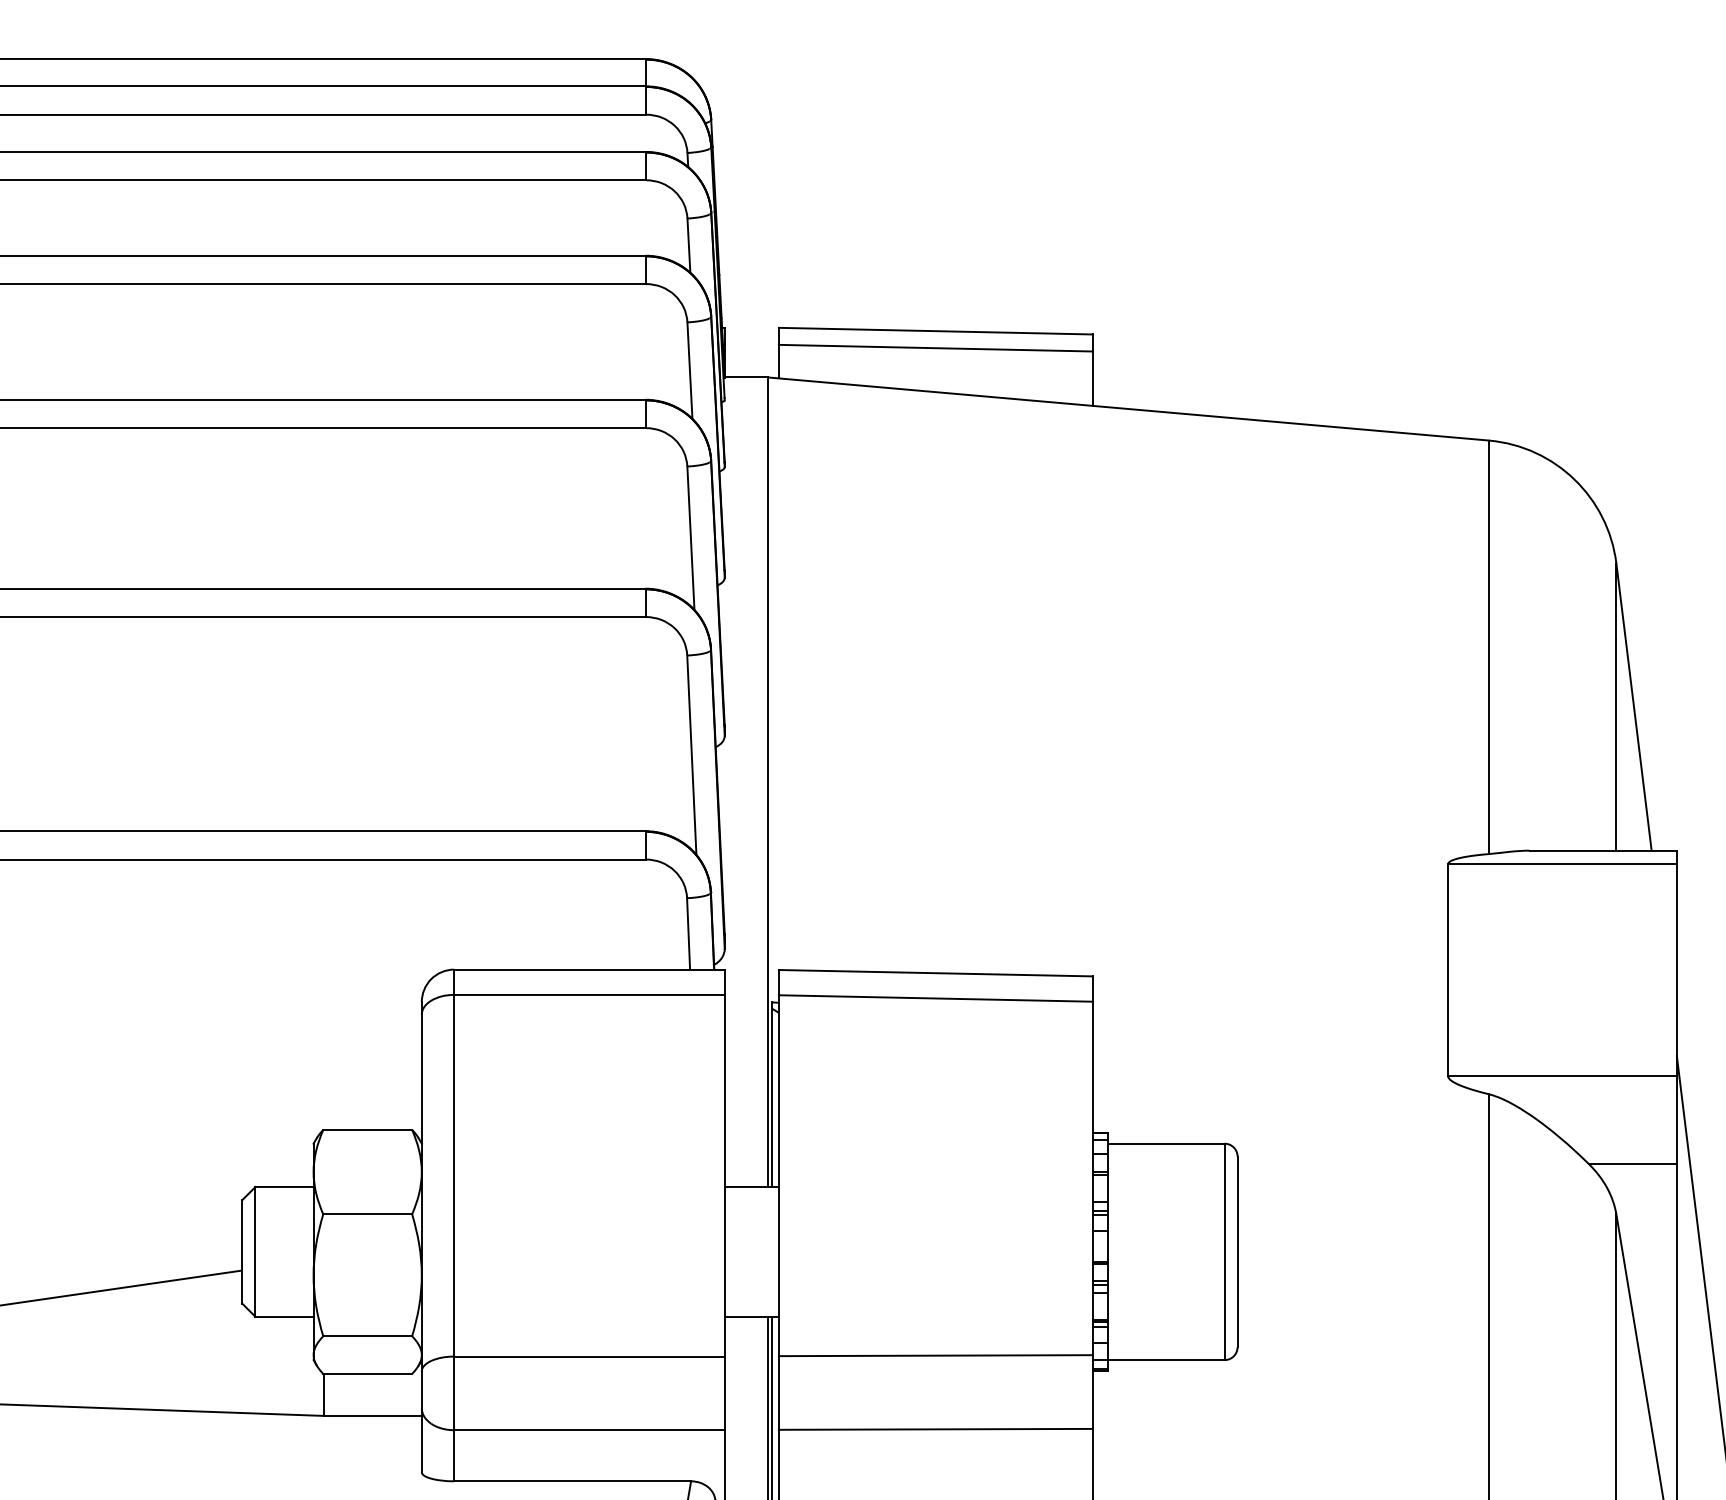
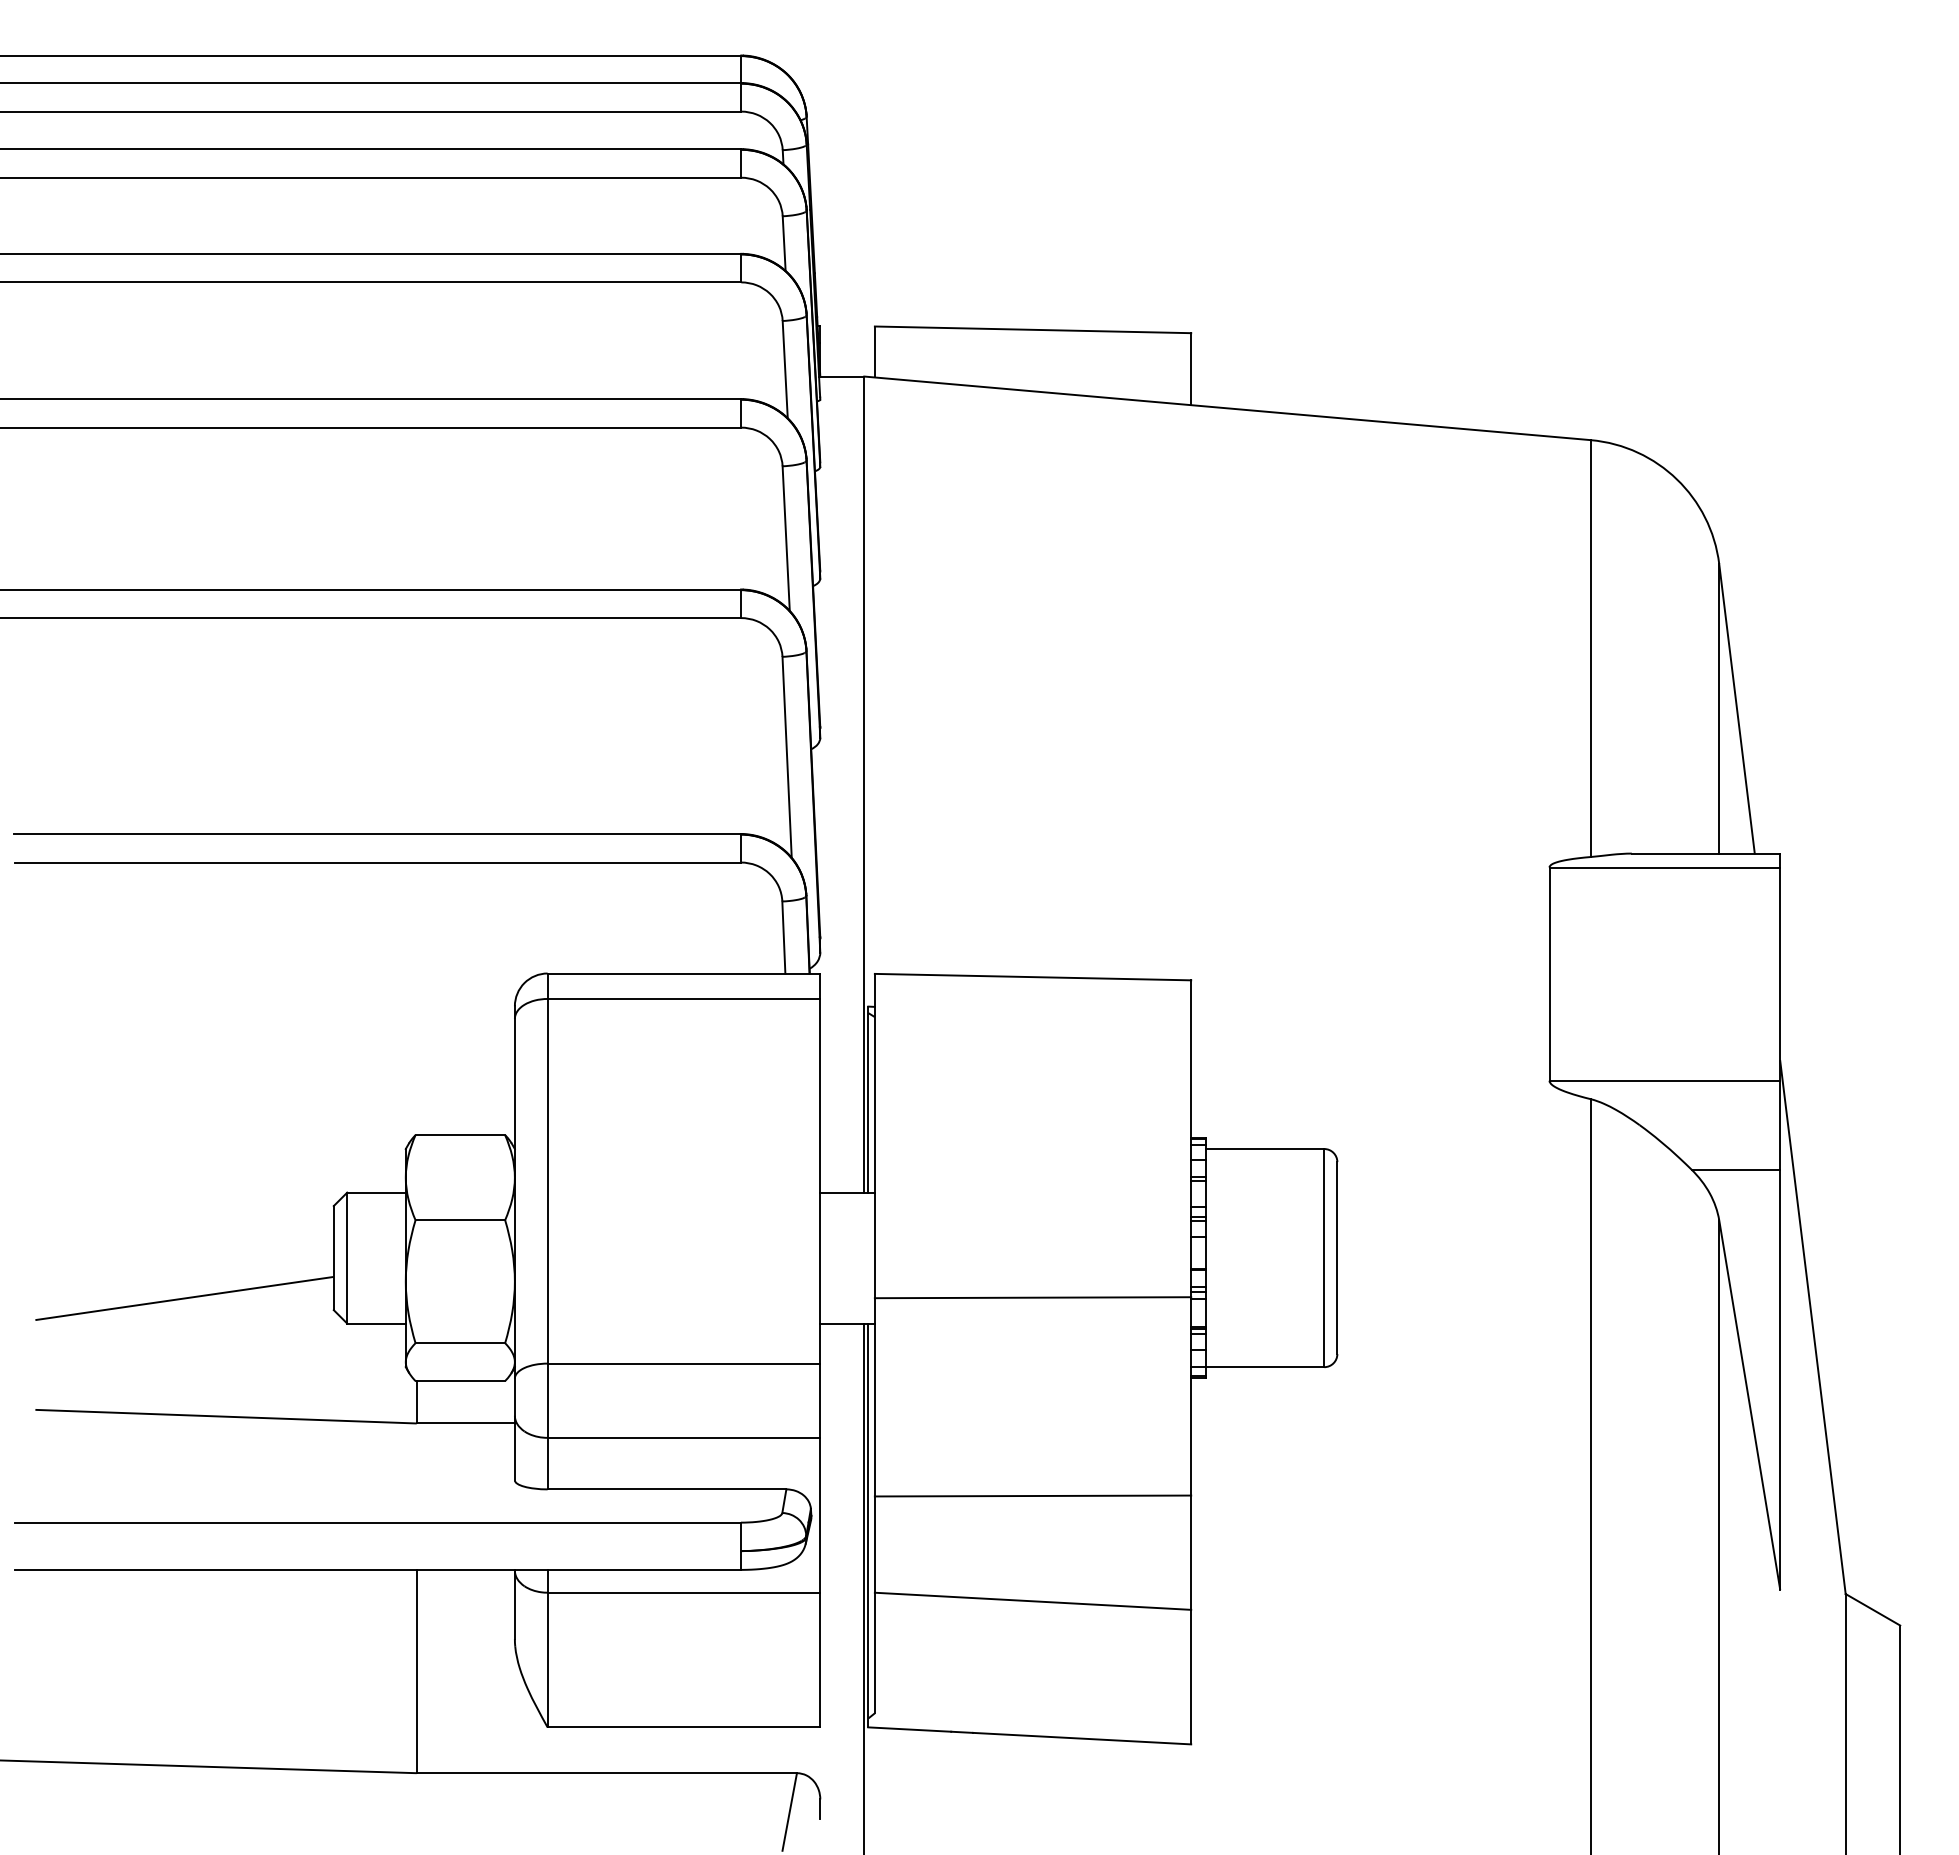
line: (935, 347) -> (1032, 346), removed
line: (935, 998) -> (1032, 1002), removed
line: (935, 1355) -> (1032, 1297), moved
line: (935, 1428) -> (1032, 1495), moved

